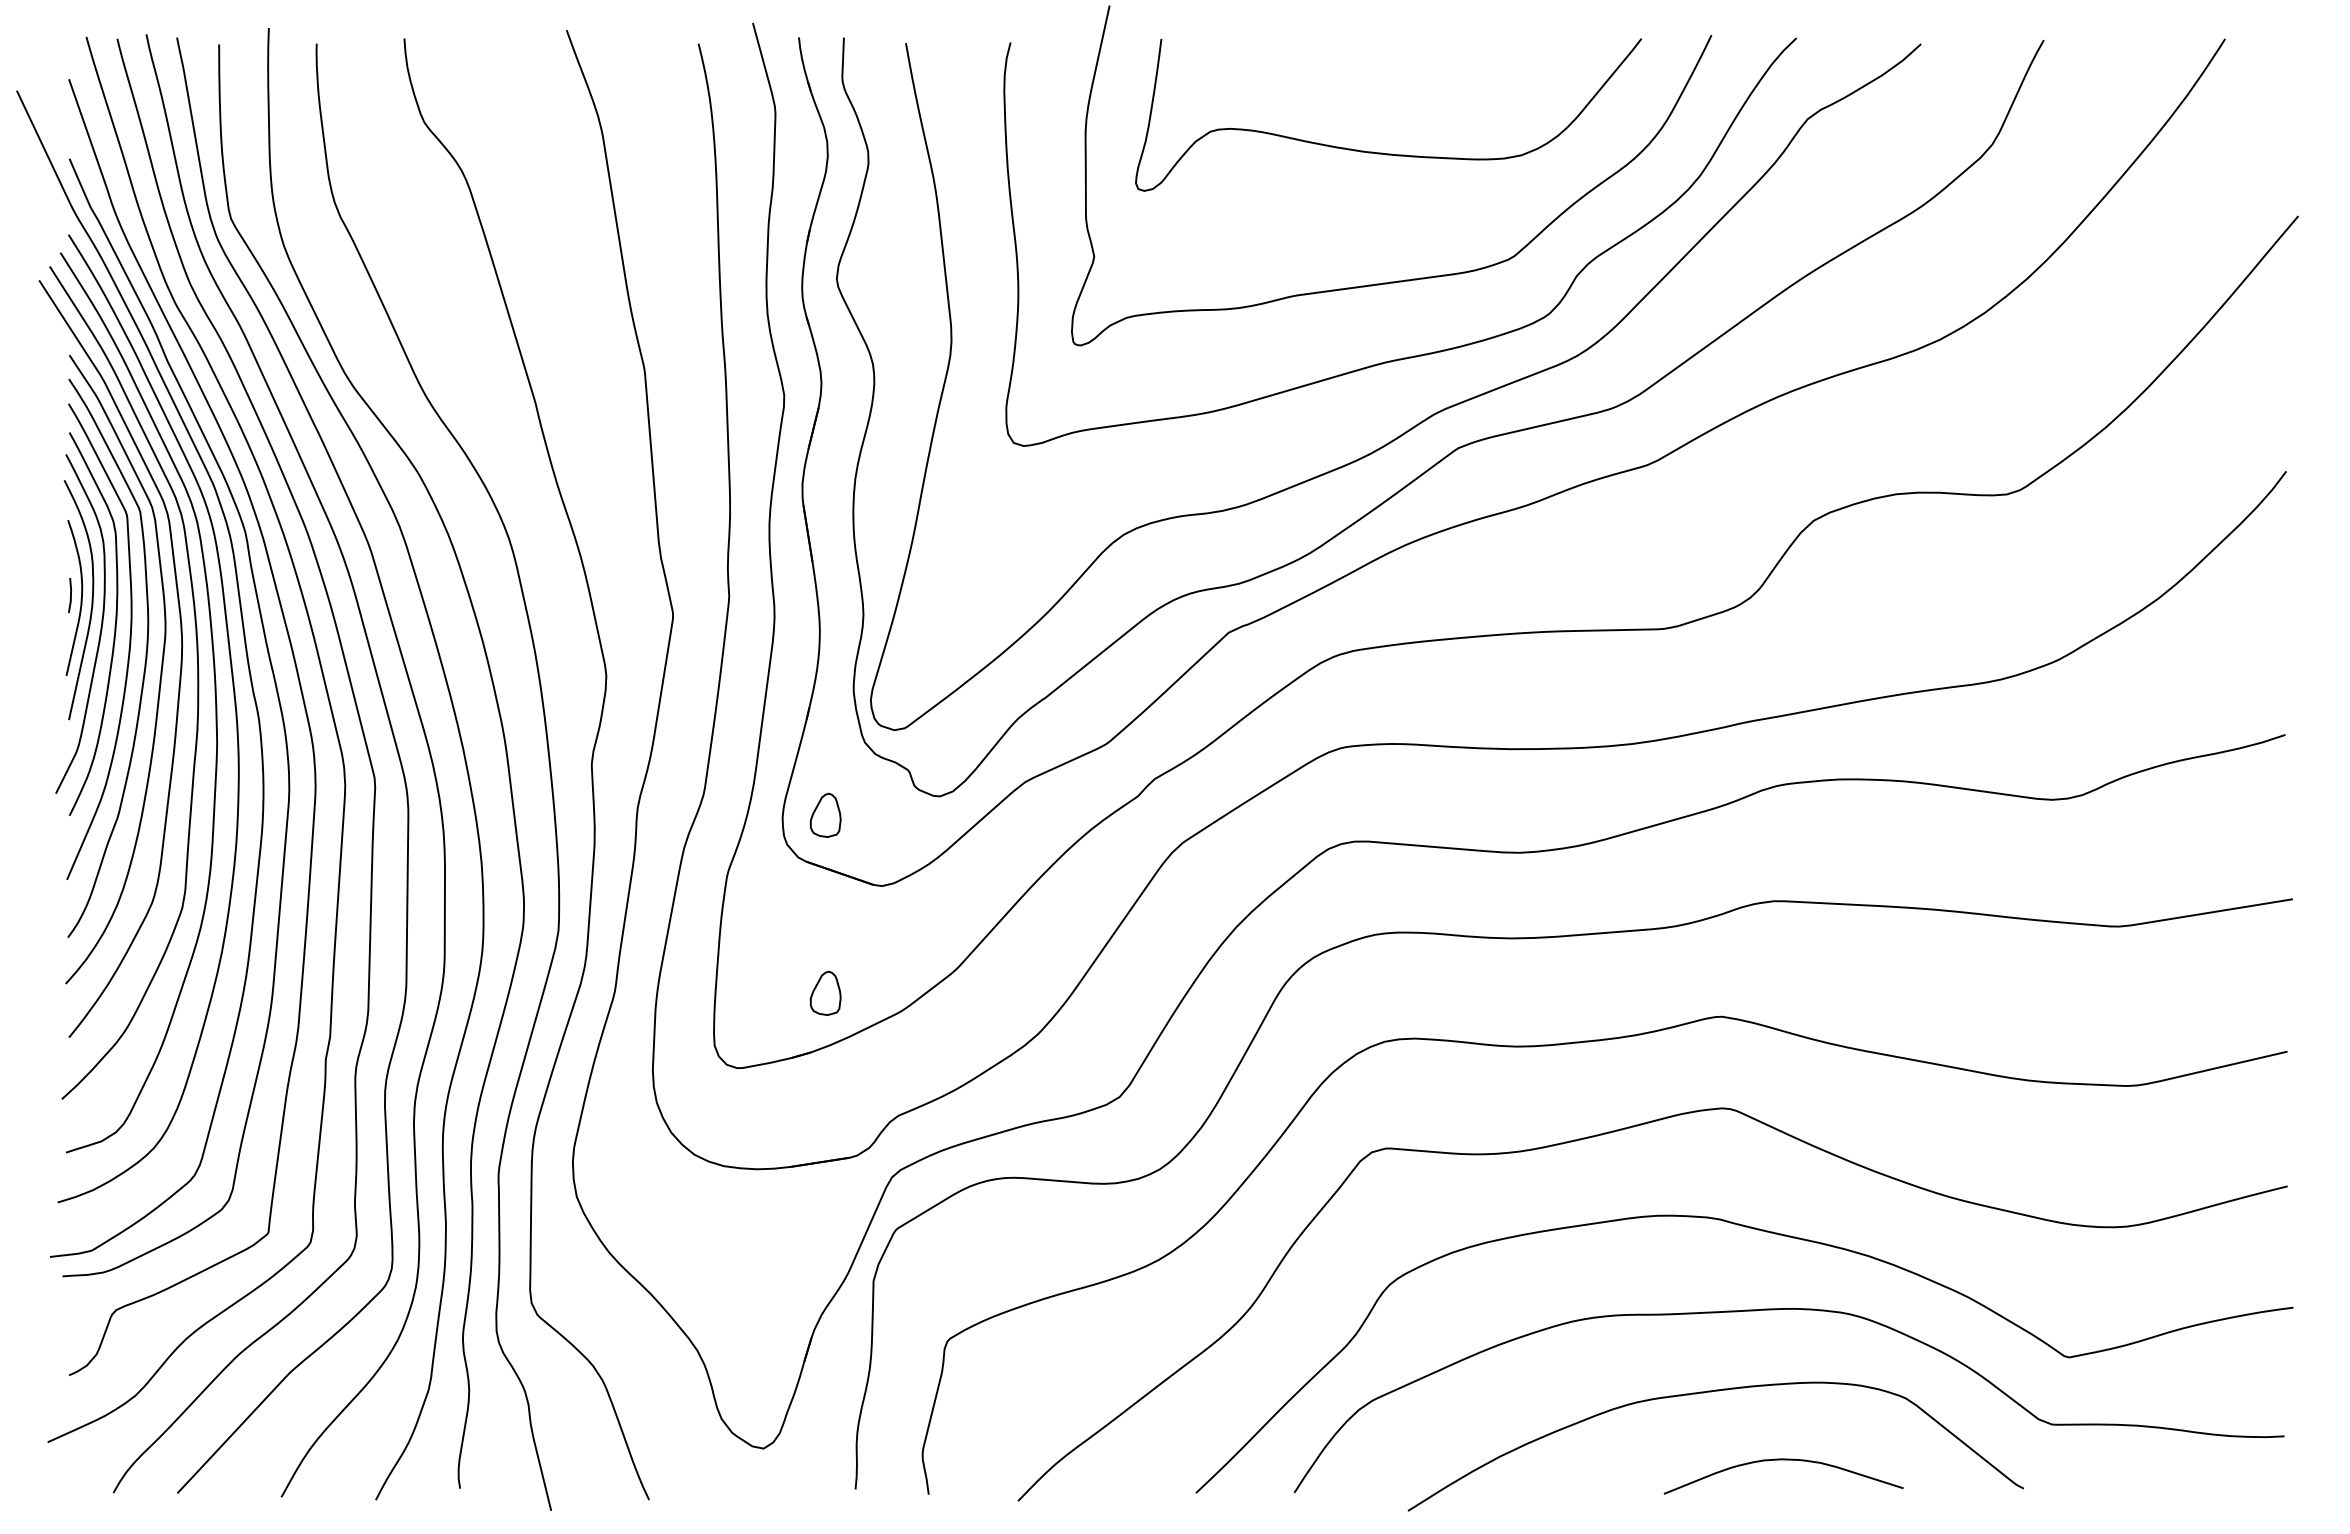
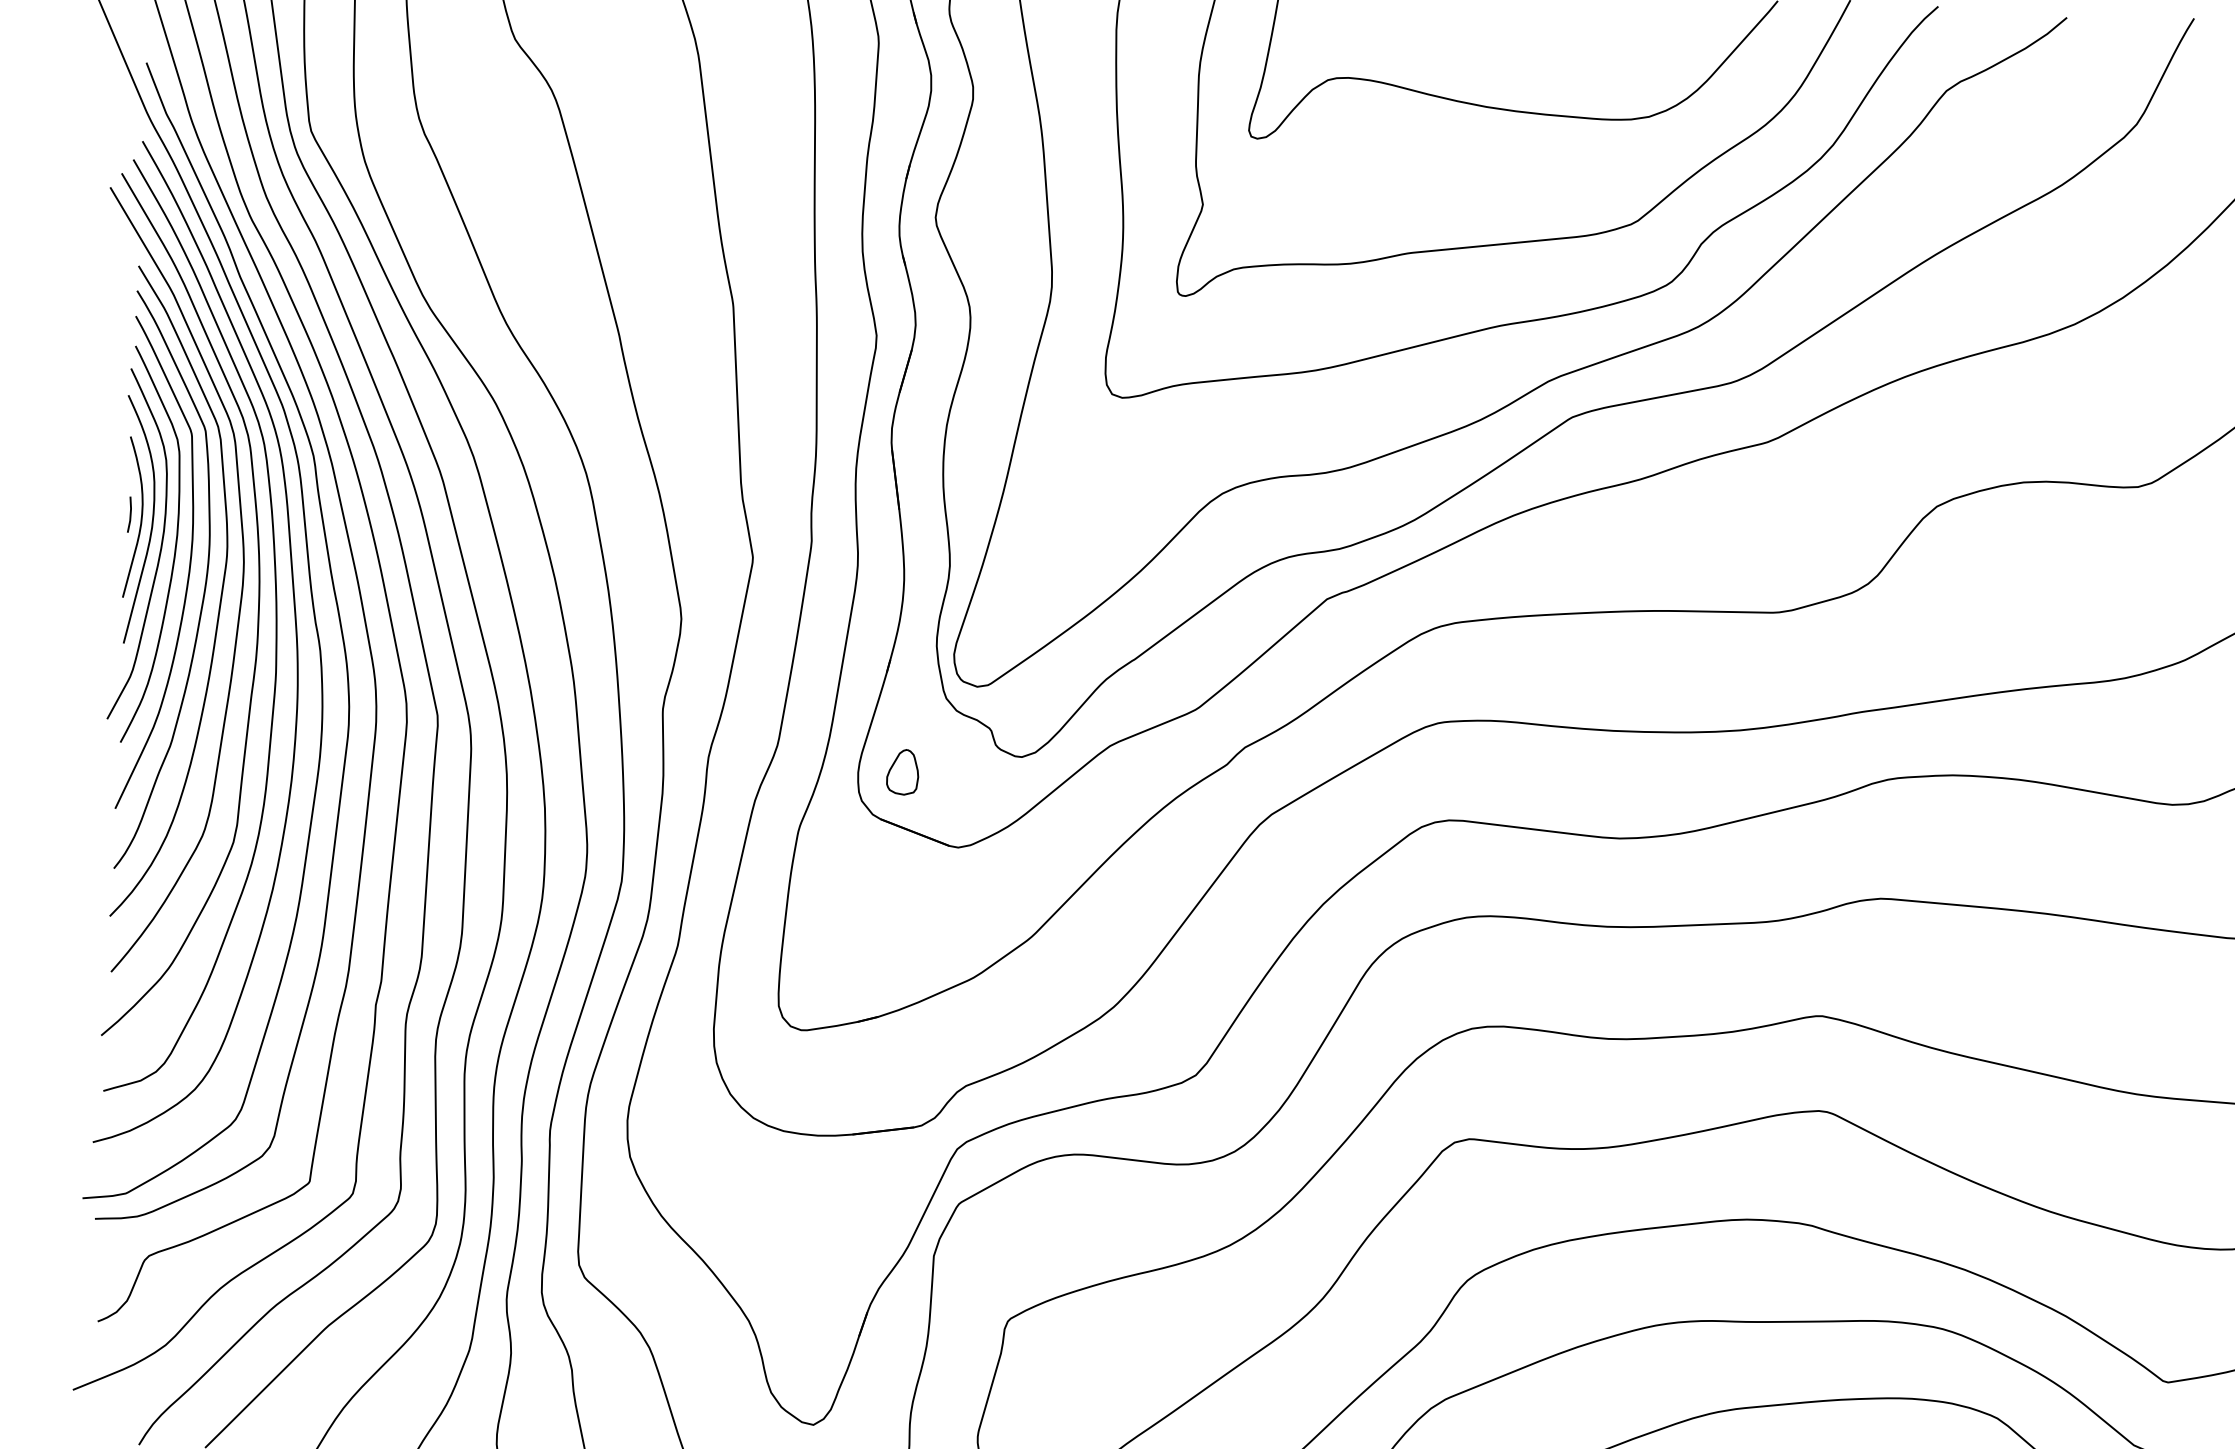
part: (825, 992) -> (895, 955), removed

